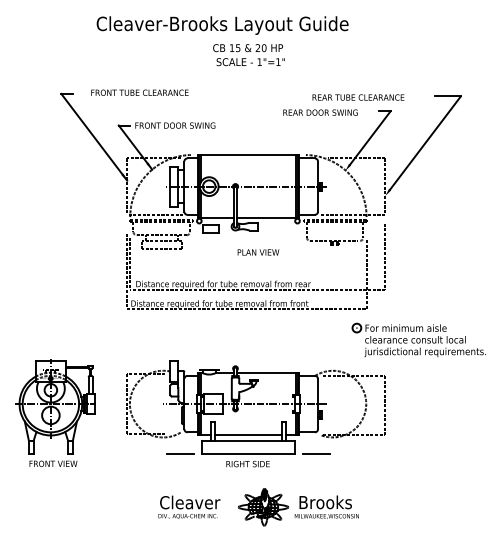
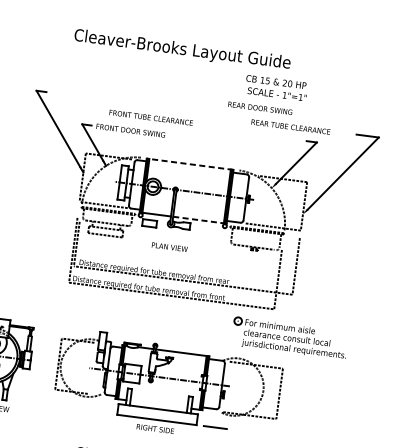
text: (248, 55) -> (275, 88), moved
text: (139, 92) -> (150, 117), moved
text: (320, 112) -> (260, 108), moved
line: (248, 155) -> (190, 164), solid -> dashed
line: (266, 218) -> (198, 220), solid -> dashed
text: (258, 252) -> (169, 247), moved
part: (418, 339) -> (289, 337), moved
line: (248, 435) -> (159, 404), removed
line: (179, 453) -> (97, 412), removed

